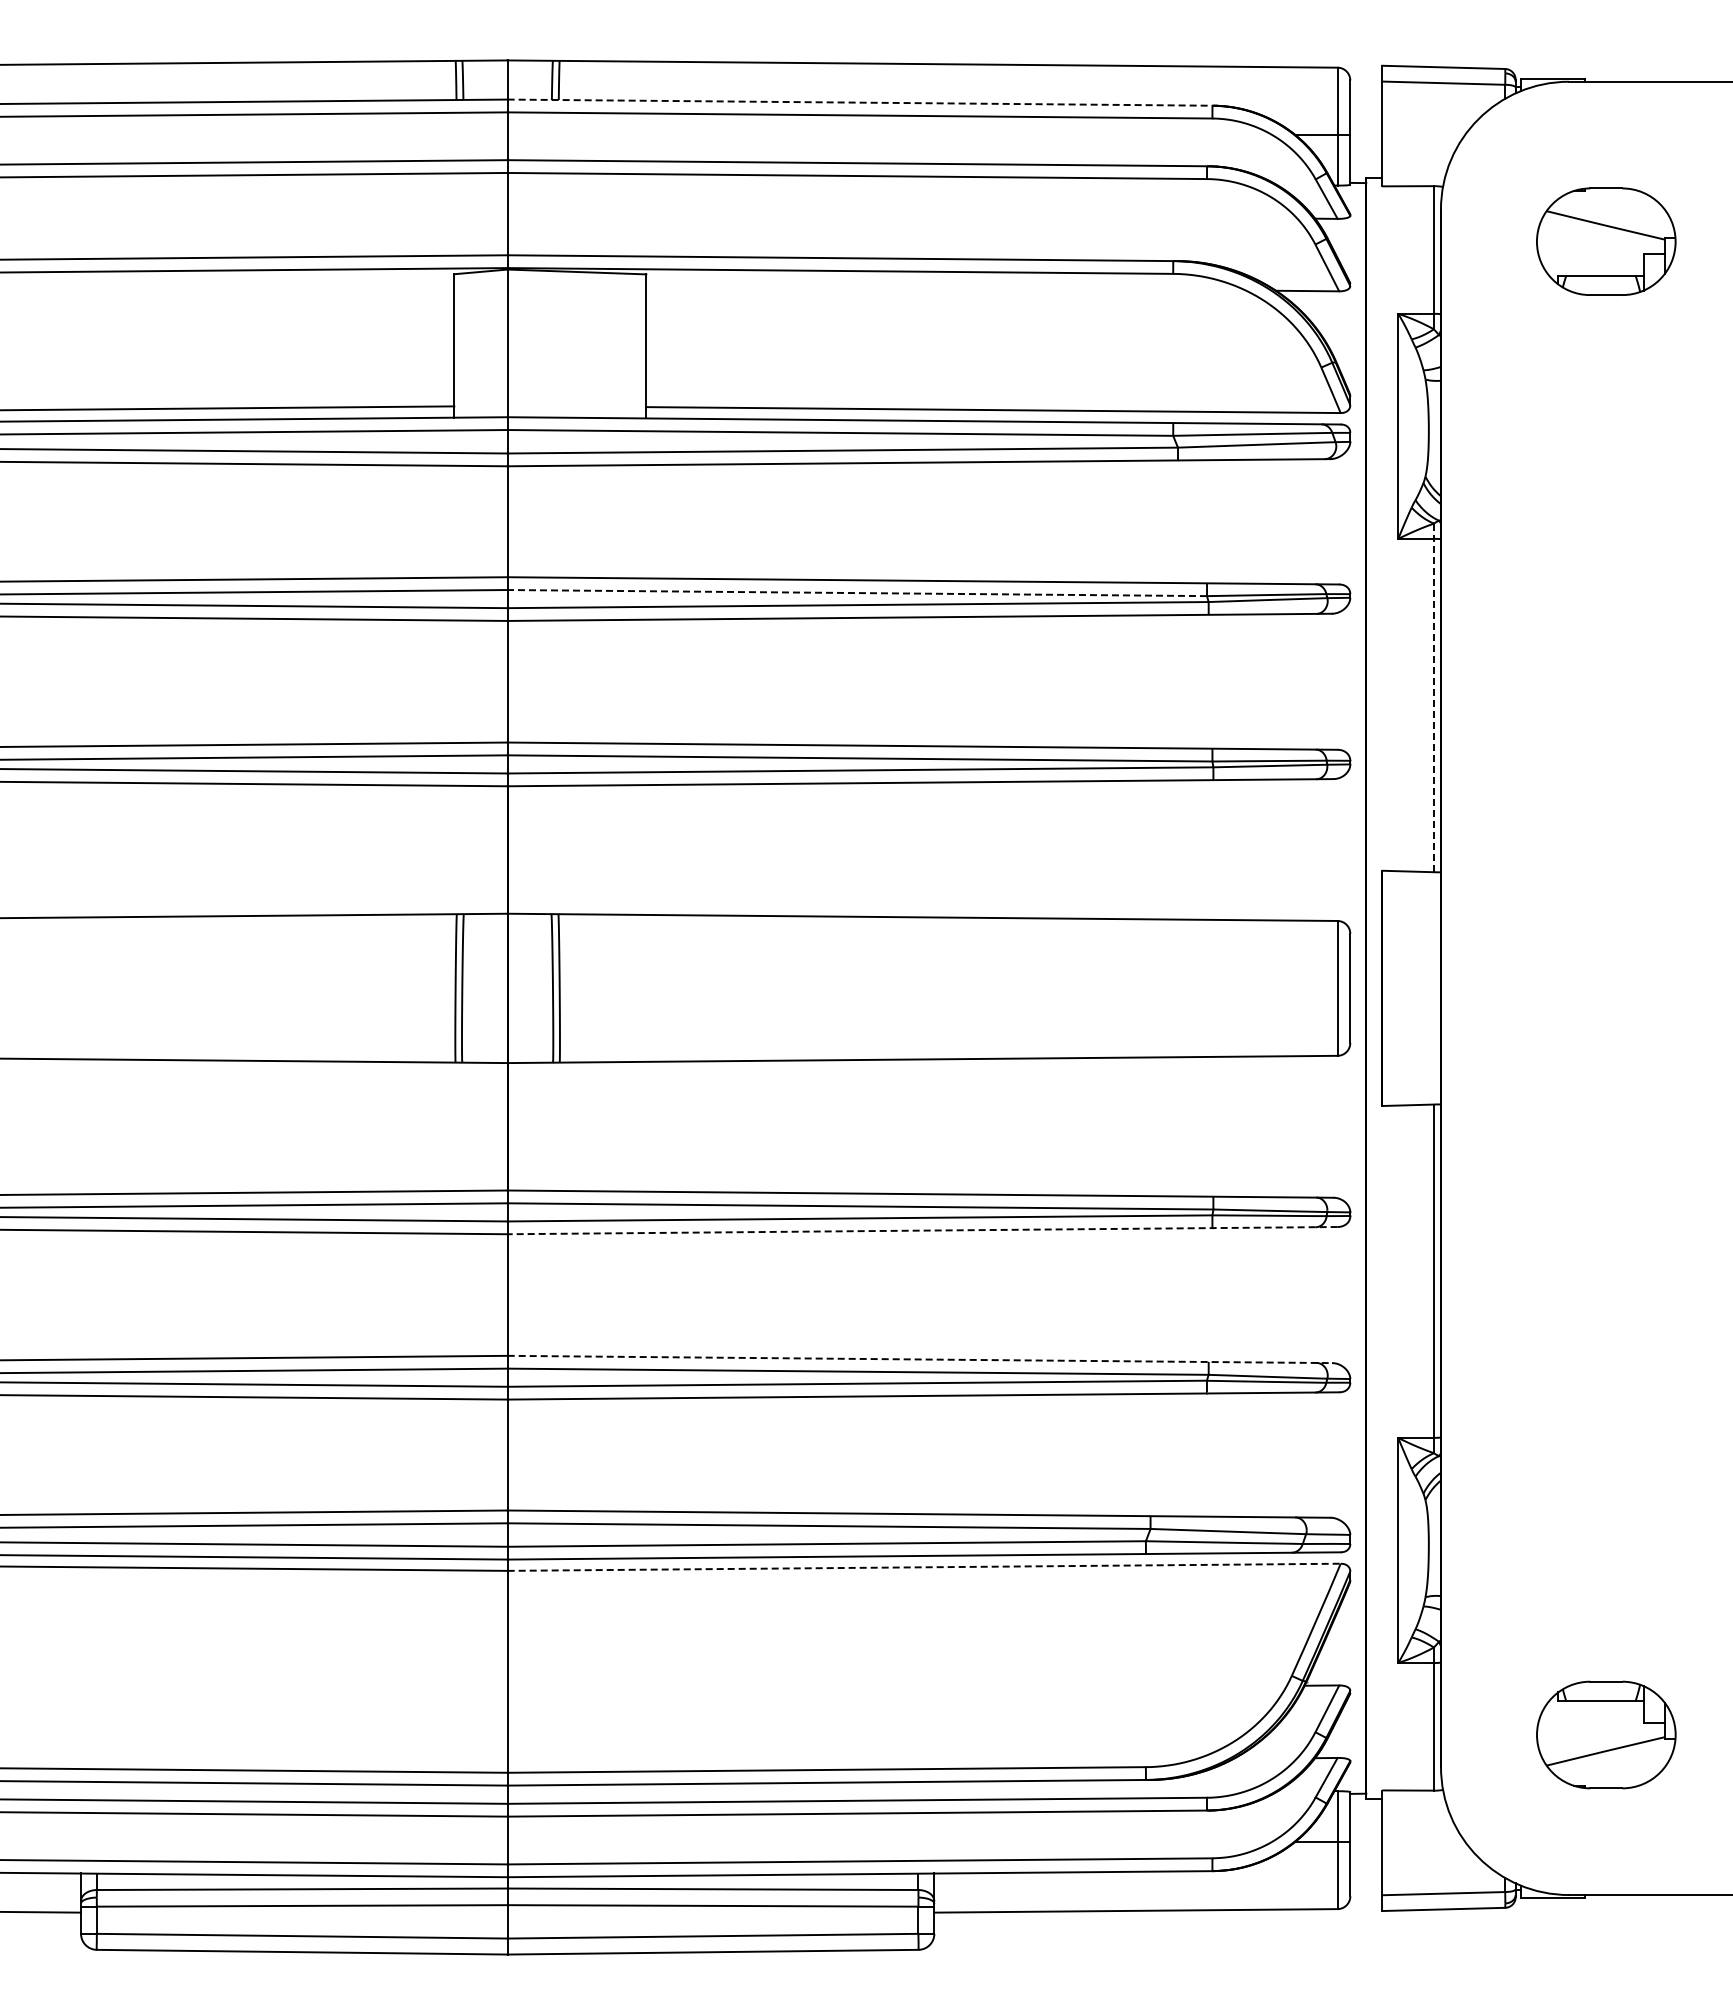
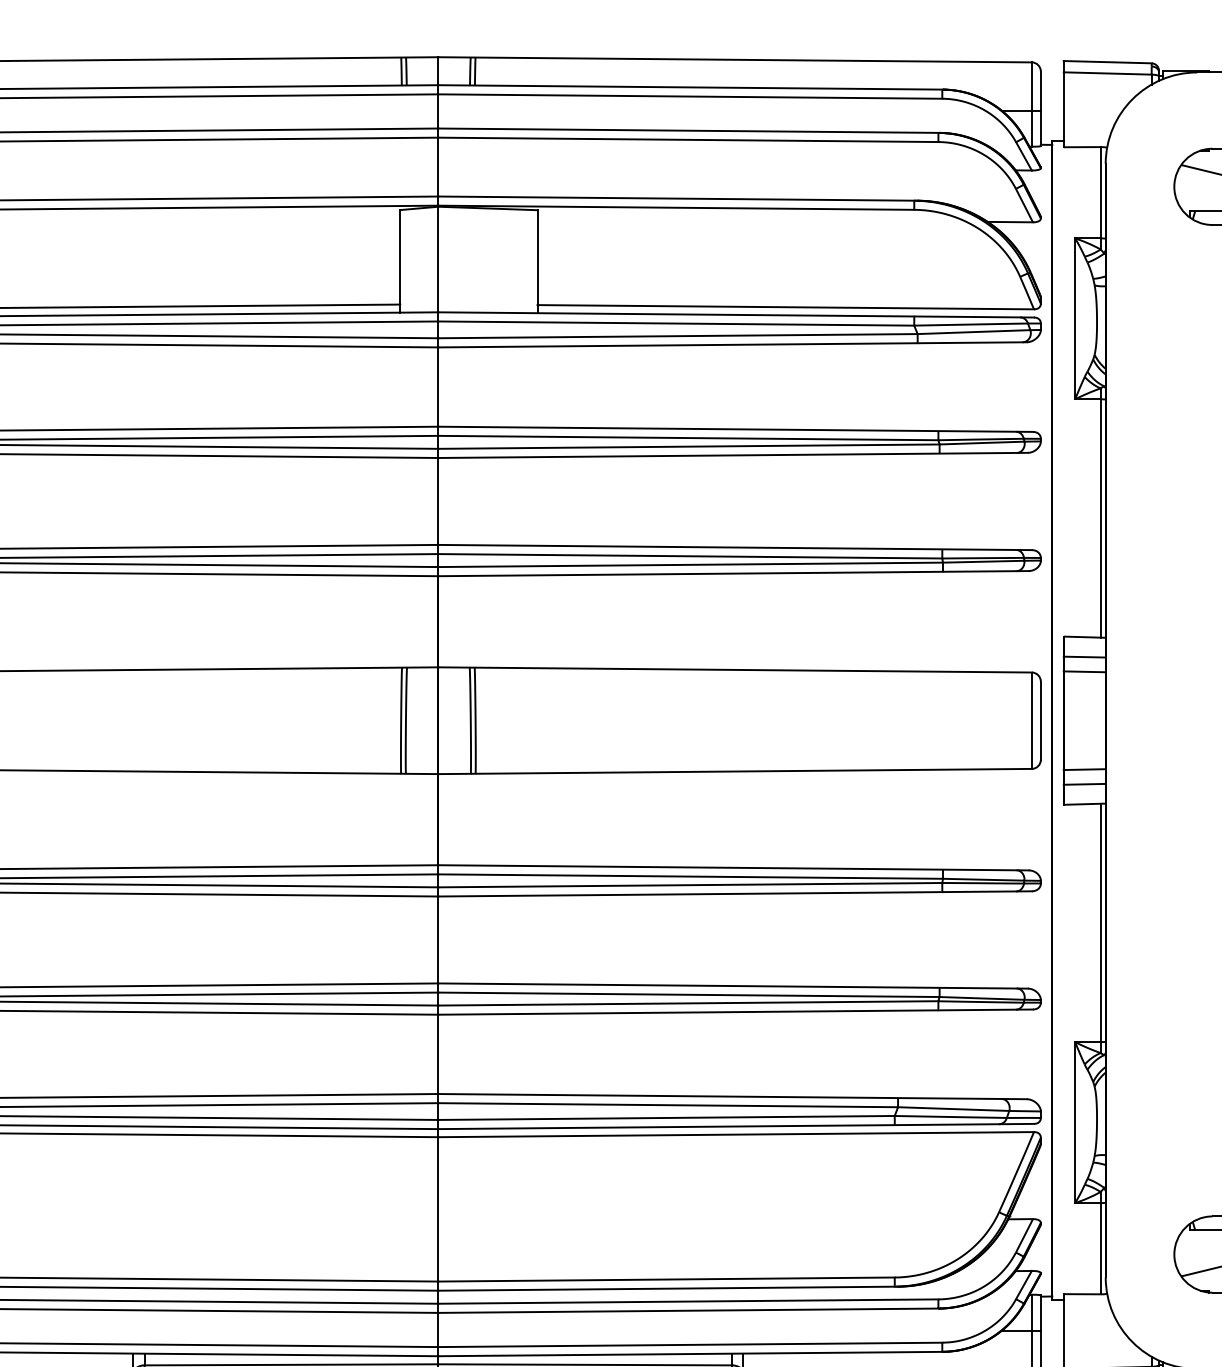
line: (860, 102) -> (690, 87), dashed -> solid
line: (857, 593) -> (688, 438), dashed -> solid
line: (1433, 698) -> (1100, 513), dashed -> solid
line: (1411, 899) -> (1084, 657), added
line: (1411, 919) -> (1084, 671), added
line: (1411, 1056) -> (1084, 769), added
line: (1411, 1076) -> (1084, 783), added
line: (922, 1230) -> (734, 893), dashed -> solid
line: (920, 1359) -> (733, 986), dashed -> solid
line: (924, 1567) -> (736, 1134), dashed -> solid

